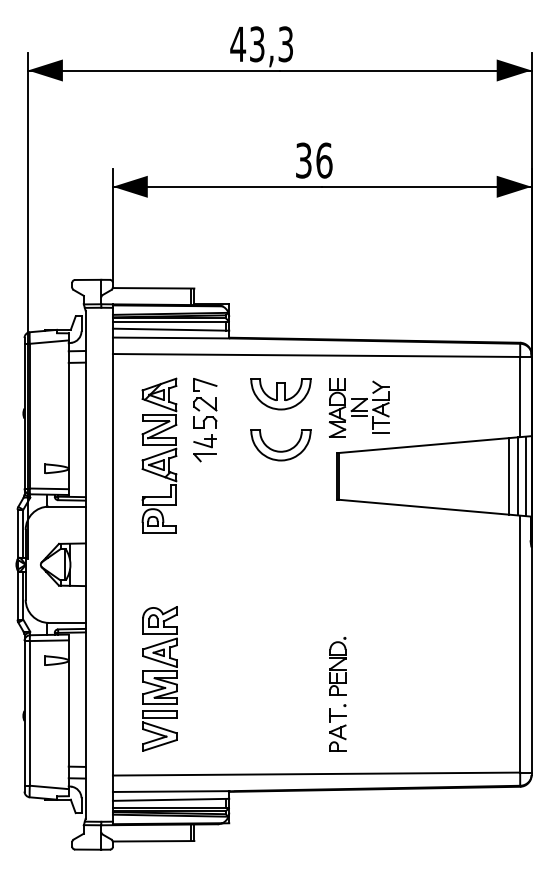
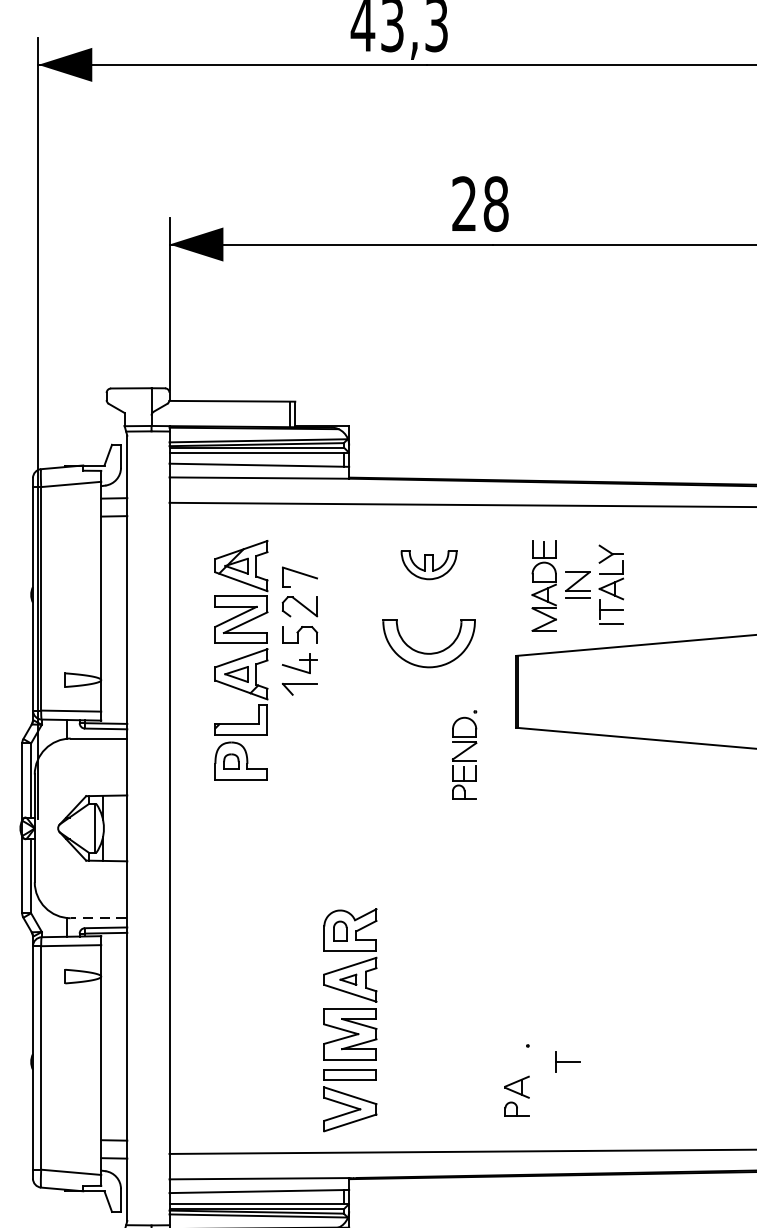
text: (314, 160) -> (480, 203), 36 -> 28
part: (280, 394) -> (428, 565), size x0.6
part: (358, 407) -> (576, 585), moved
part: (205, 420) -> (300, 631), moved
line: (66, 622) -> (97, 917), solid -> dashed
part: (337, 666) -> (463, 755), moved
part: (159, 678) -> (349, 1019), moved
part: (337, 715) -> (567, 1061), moved

